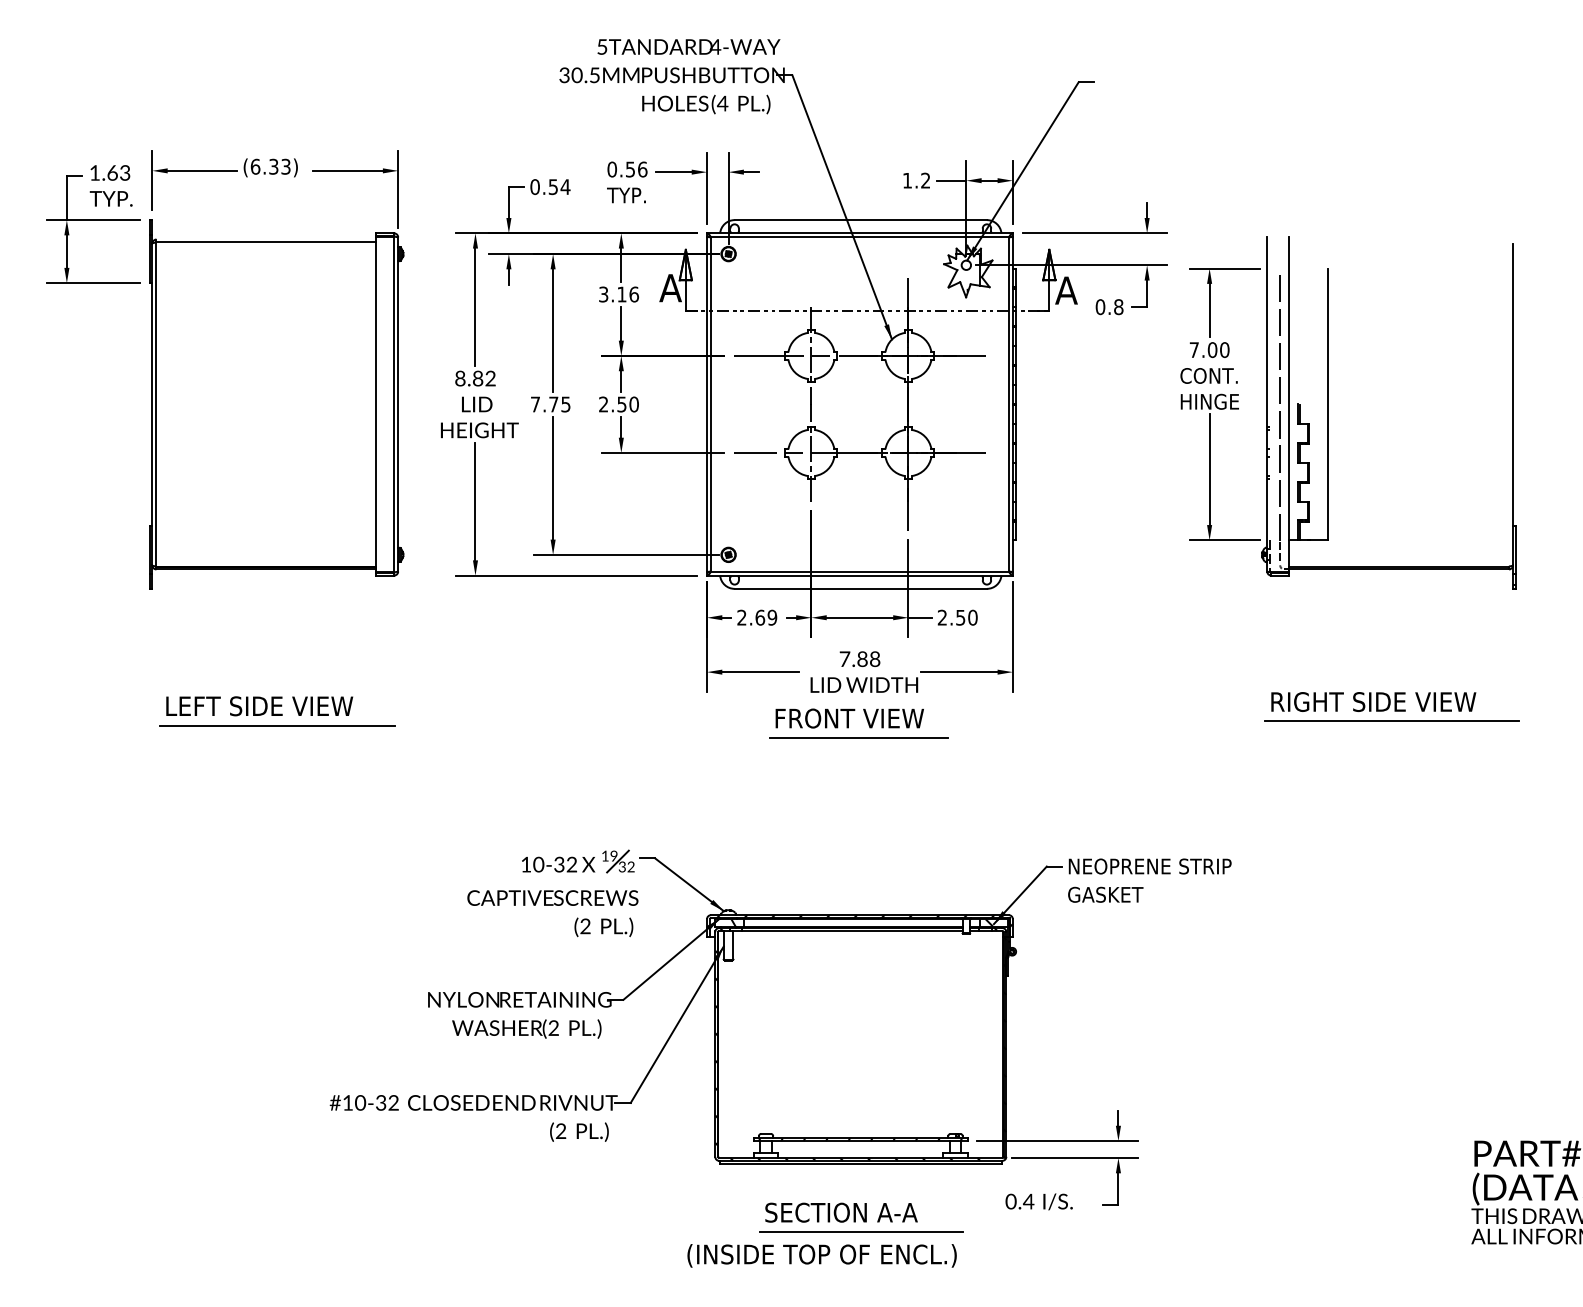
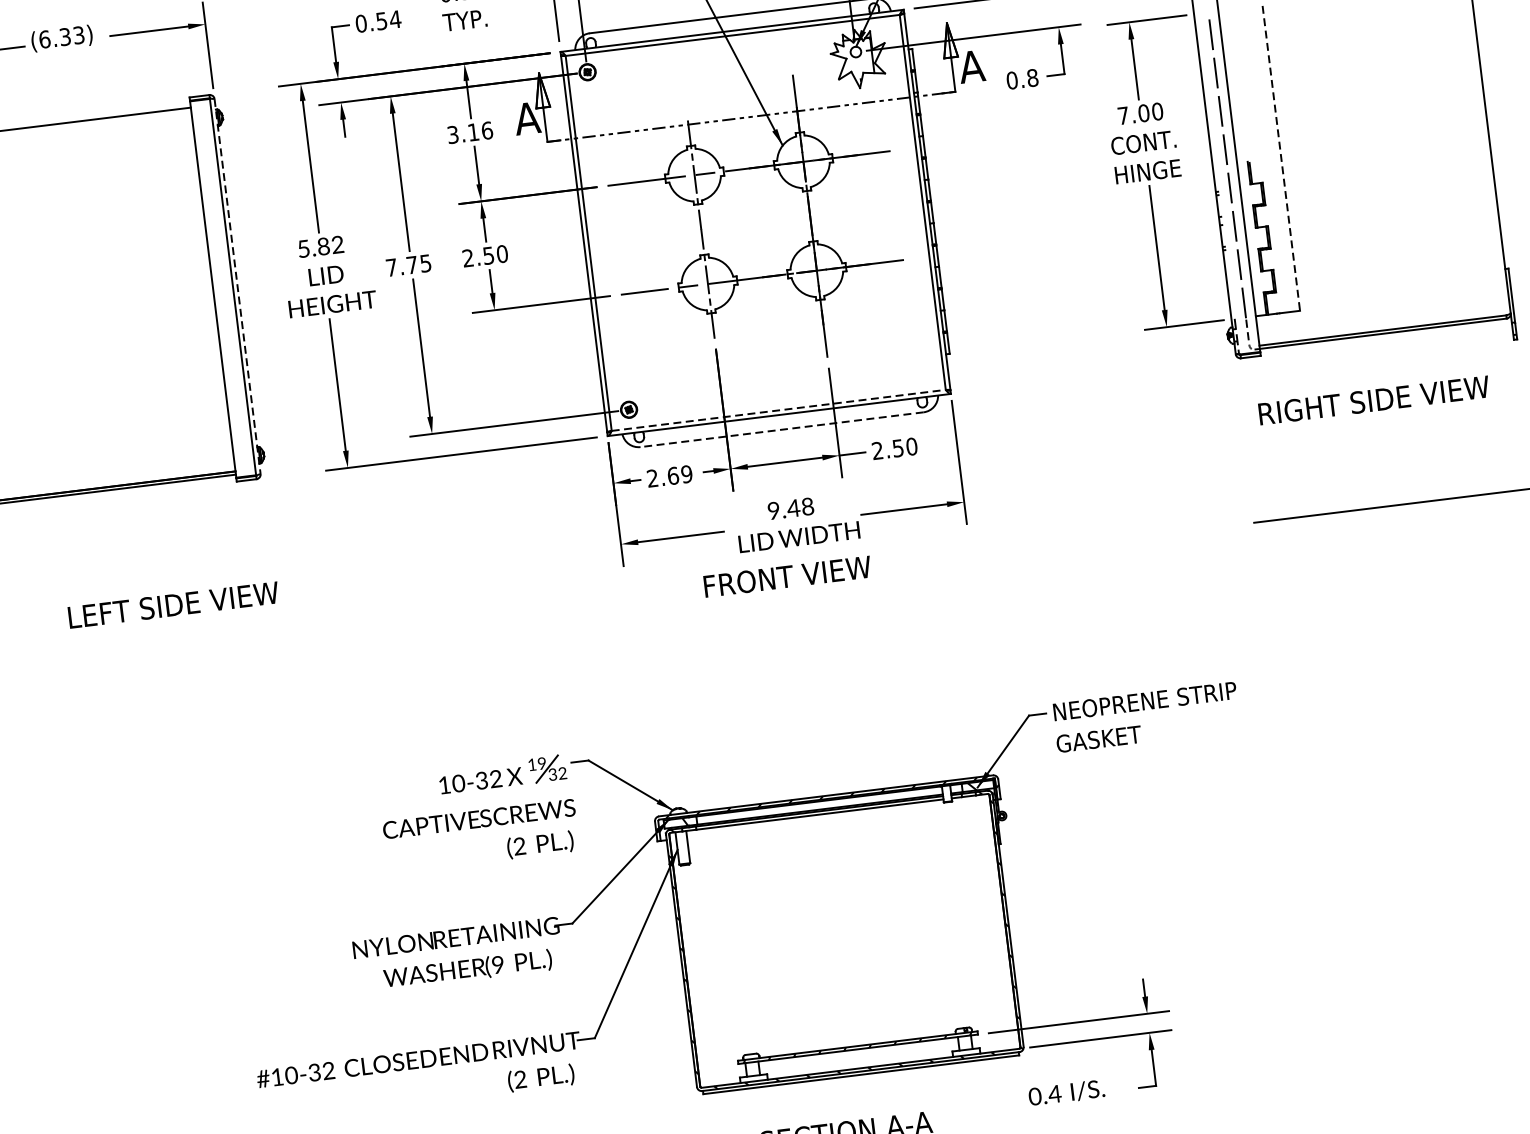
text: (460, 378) -> (303, 248), 8.82 -> 5.82
line: (398, 404) -> (237, 286), solid -> dashed
line: (1328, 404) -> (1281, 158), solid -> dashed
line: (859, 571) -> (778, 410), solid -> dashed
line: (860, 588) -> (781, 429), solid -> dashed
text: (853, 659) -> (783, 509), 7.88 -> 9.48
text: (1373, 701) -> (1373, 399), moved
text: (259, 706) -> (173, 605), moved
line: (277, 725) -> (146, 663), removed
line: (858, 738) -> (800, 597), removed
text: (553, 1028) -> (497, 965), (2 -> (9

